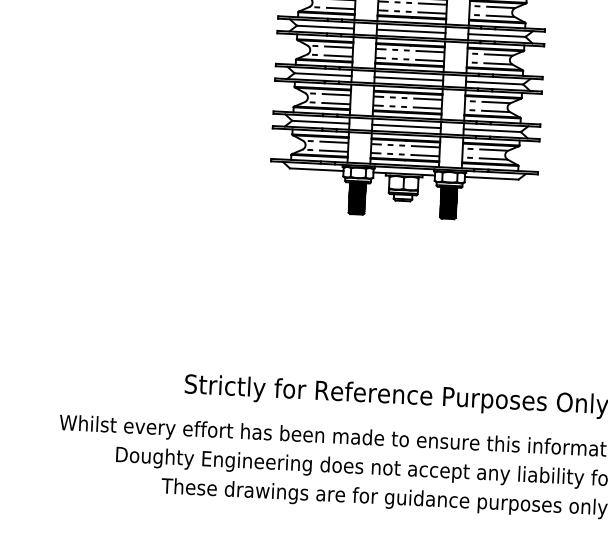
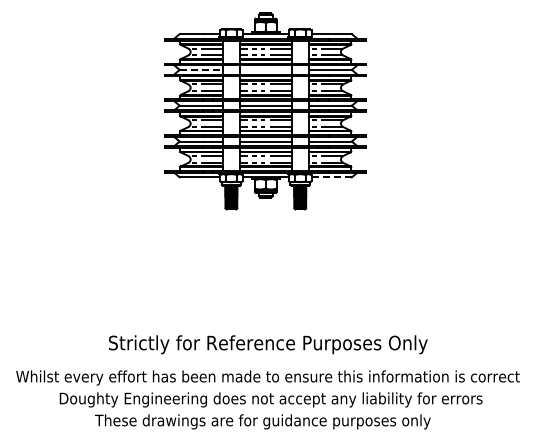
line: (325, 26) -> (201, 69), solid -> dashed
line: (410, 30) -> (265, 69), removed
line: (492, 178) -> (332, 177), solid -> dashed

